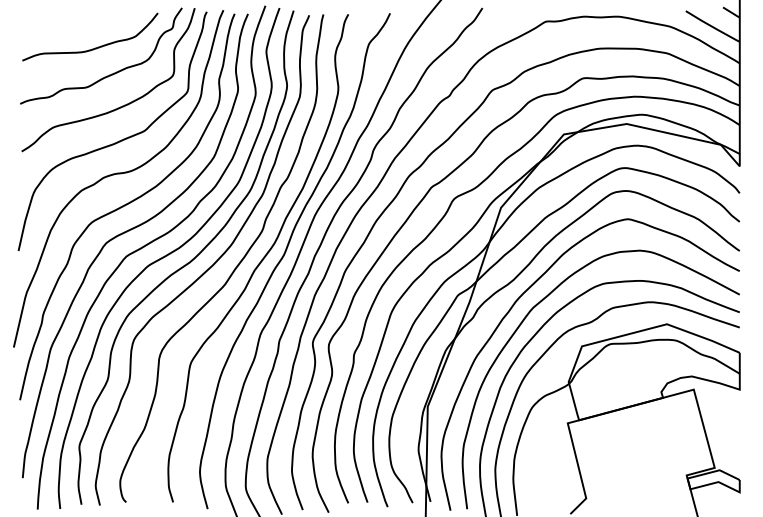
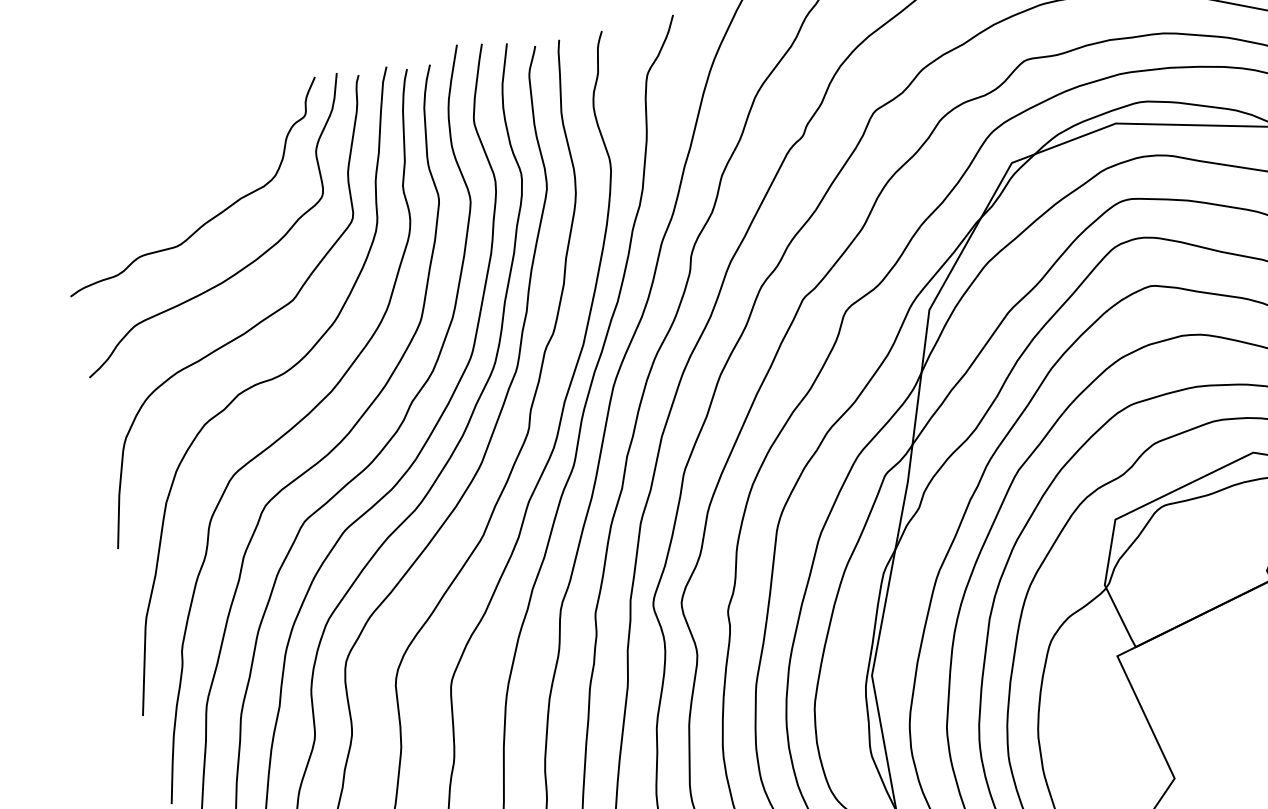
curve: (95, 47) -> (180, 174), removed

